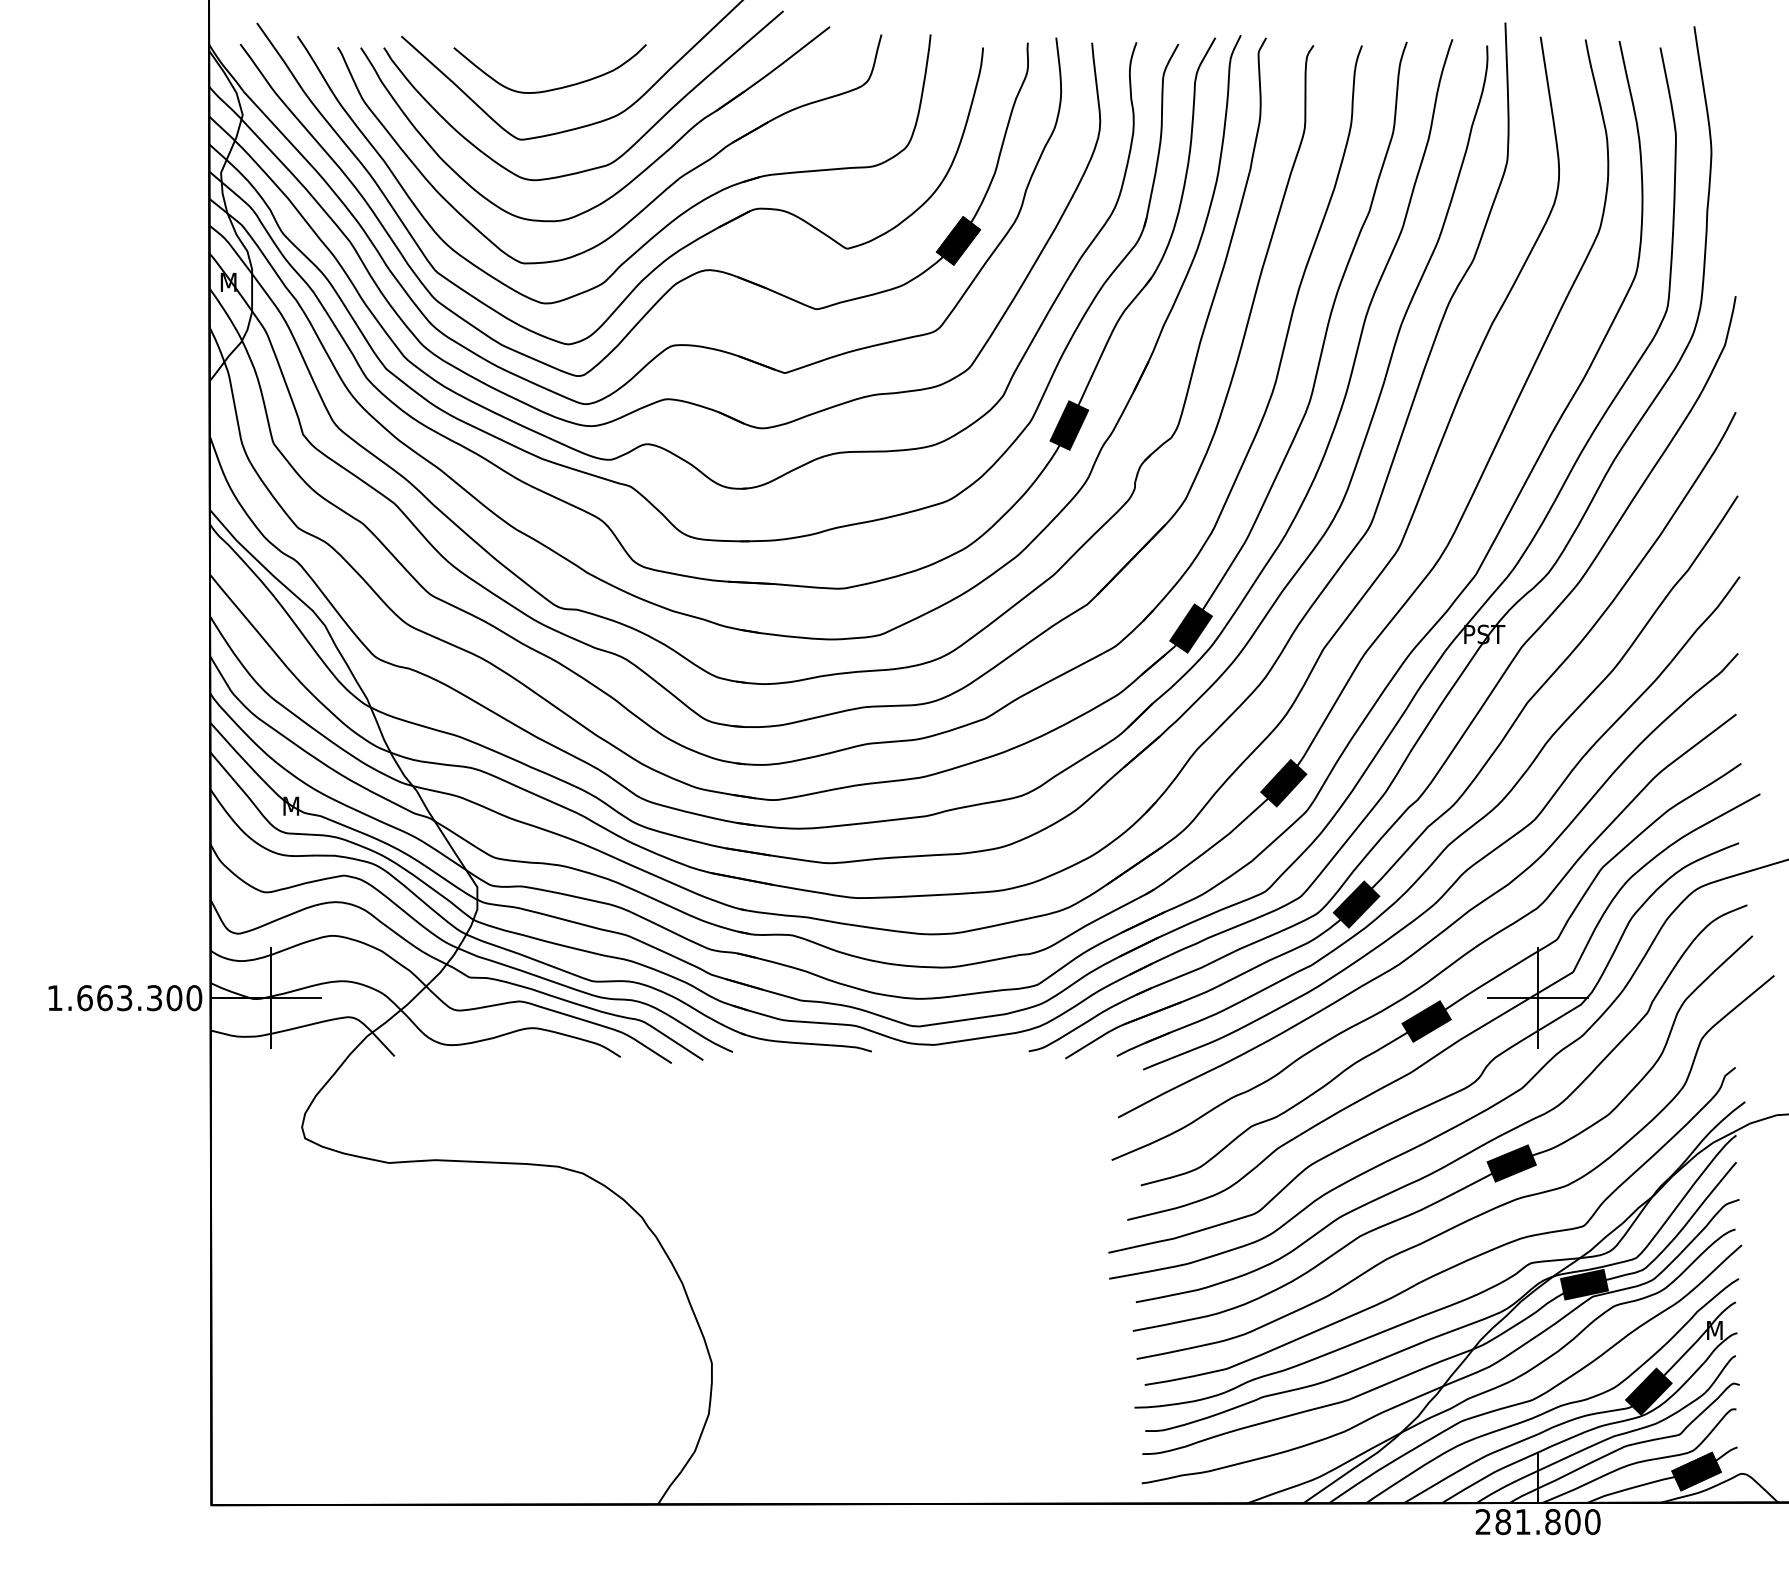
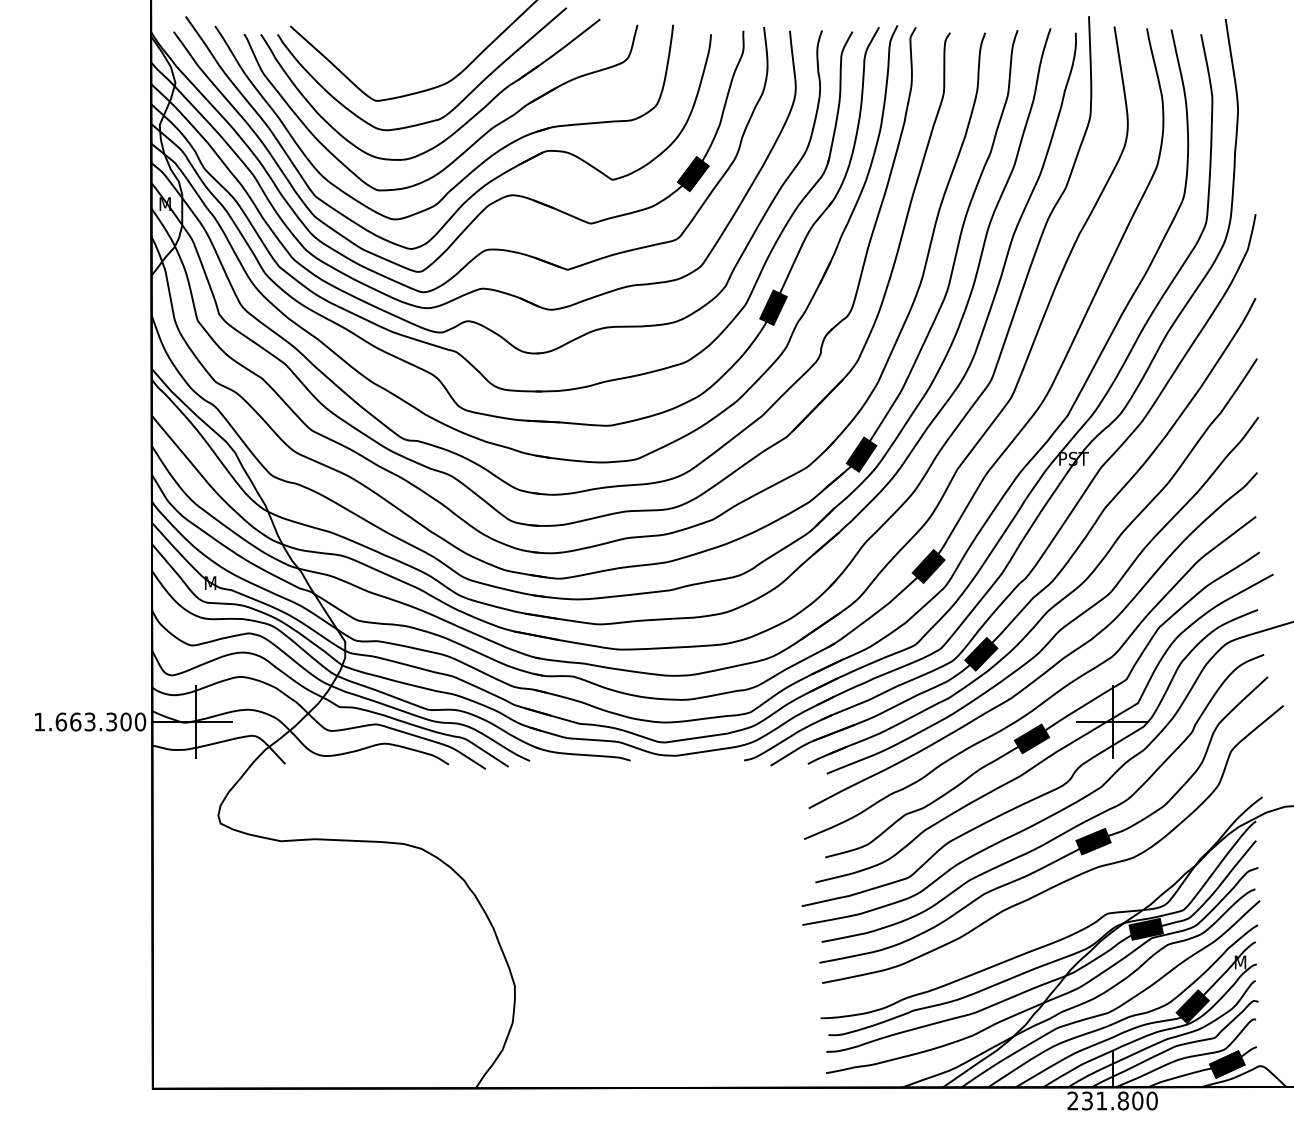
curve: (553, 87) -> (400, 63), removed
curve: (1454, 1264) -> (1052, 914), removed
text: (1501, 1521) -> (1086, 1100), 281.800 -> 231.800

